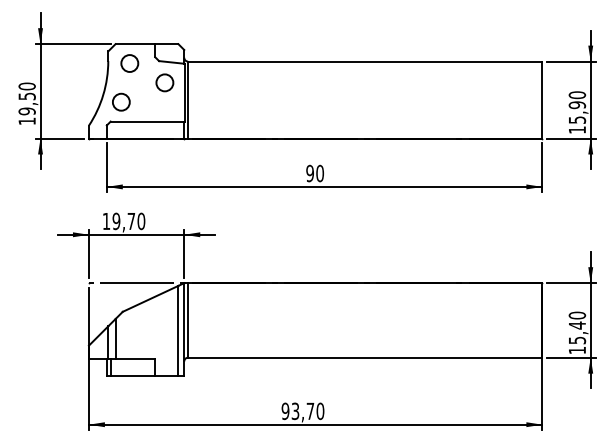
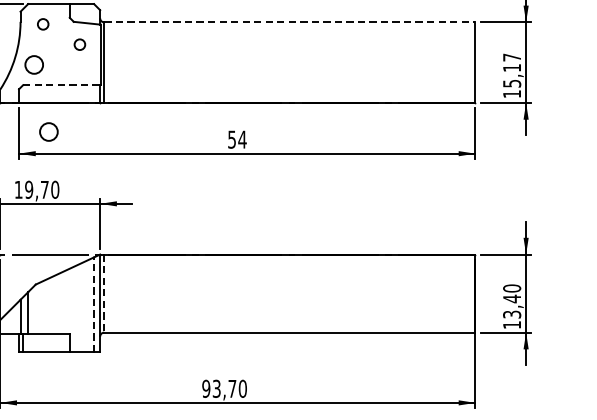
line: (365, 61) -> (290, 22), solid -> dashed
circle: (129, 63) -> (42, 24), size x0.6
circle: (164, 82) -> (79, 44), size x0.6
text: (577, 100) -> (512, 63), 15,90 -> 15,17
line: (147, 121) -> (61, 85), solid -> dashed
circle: (135, 165) -> (49, 131), added
text: (315, 173) -> (237, 139), 90 -> 54
line: (188, 320) -> (104, 293), solid -> dashed
line: (178, 330) -> (94, 304), solid -> dashed
text: (576, 339) -> (511, 313), 15,40 -> 13,40

